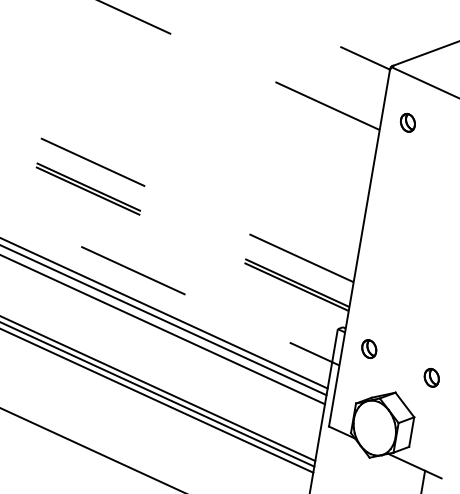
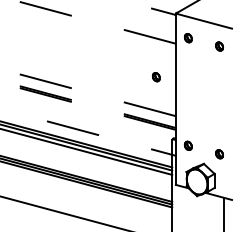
part: (326, 193) -> (156, 77), added

